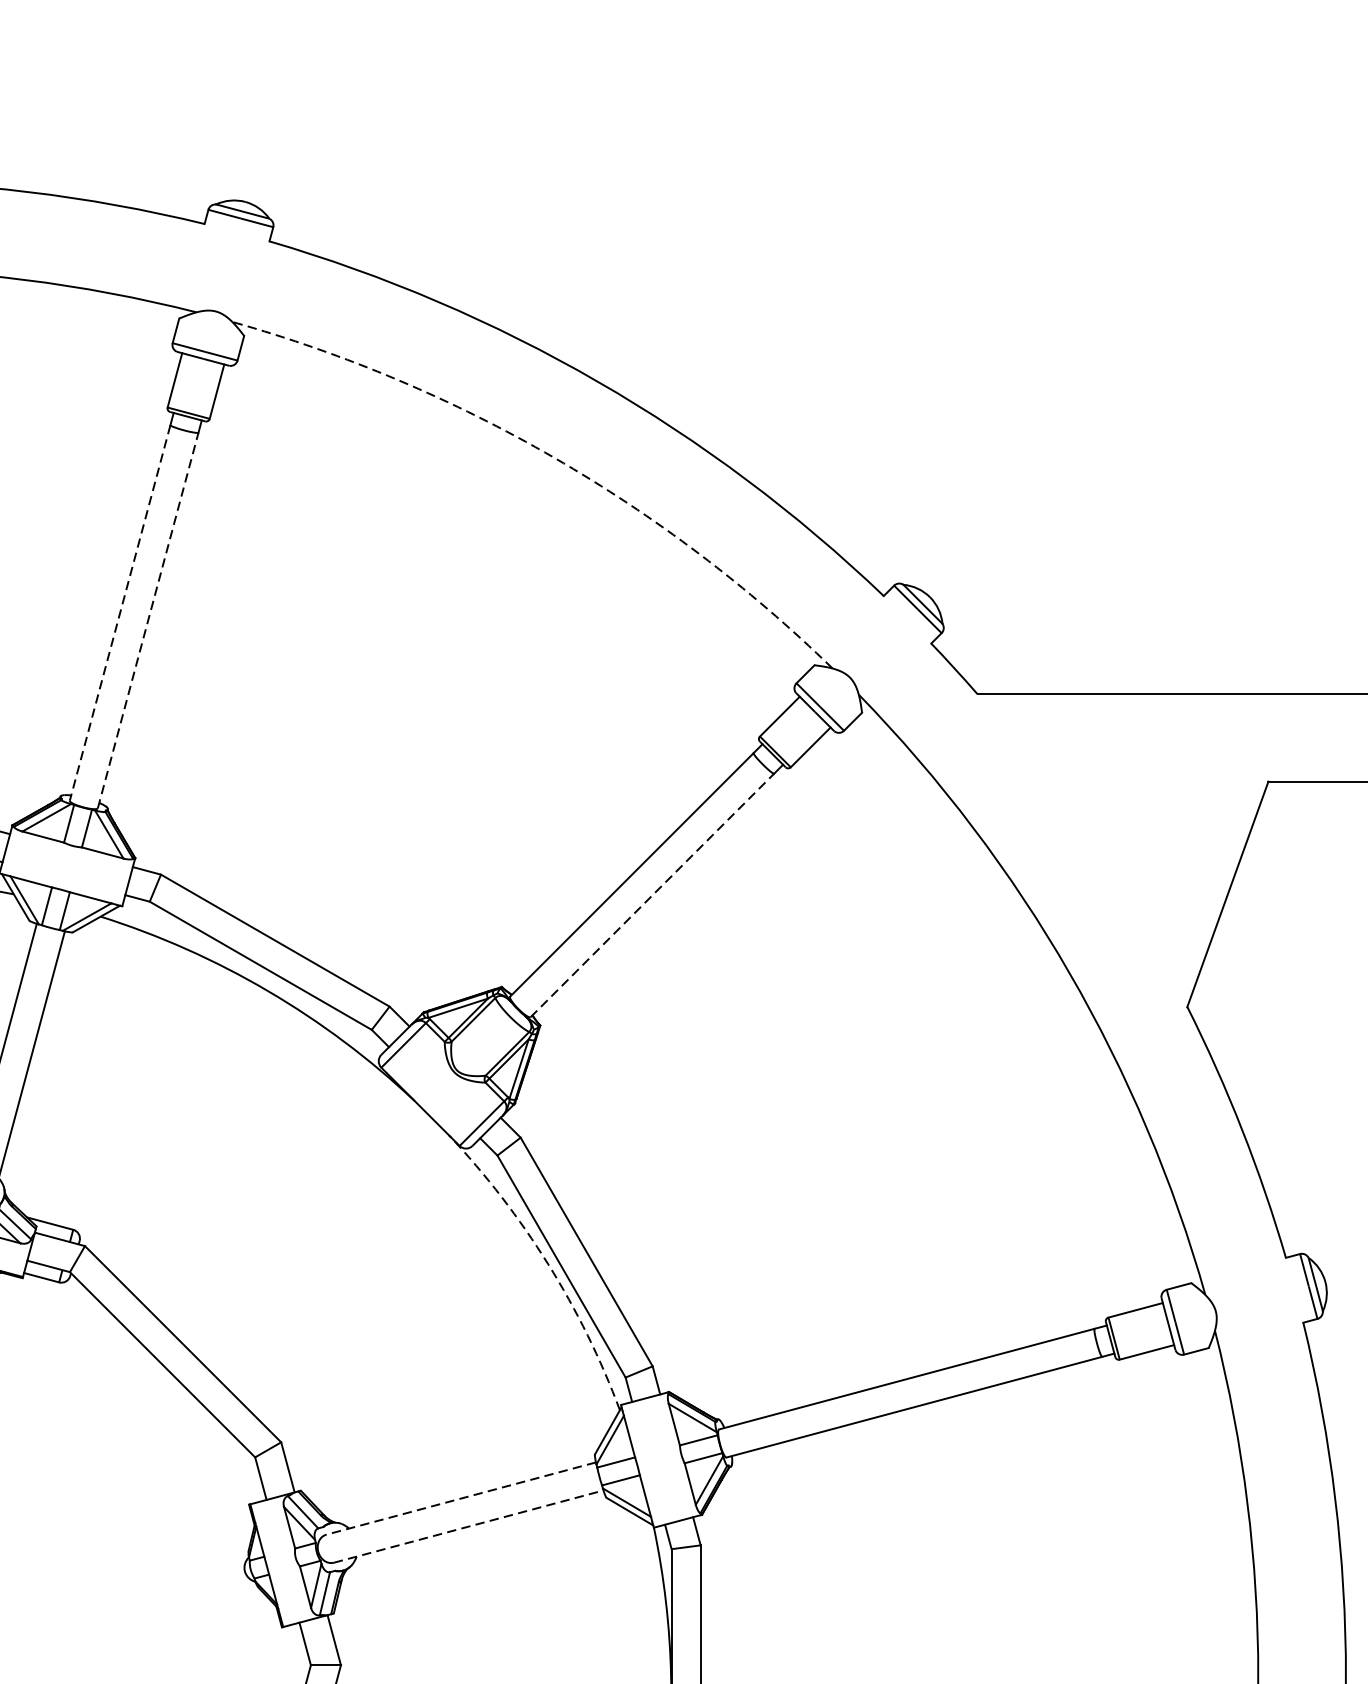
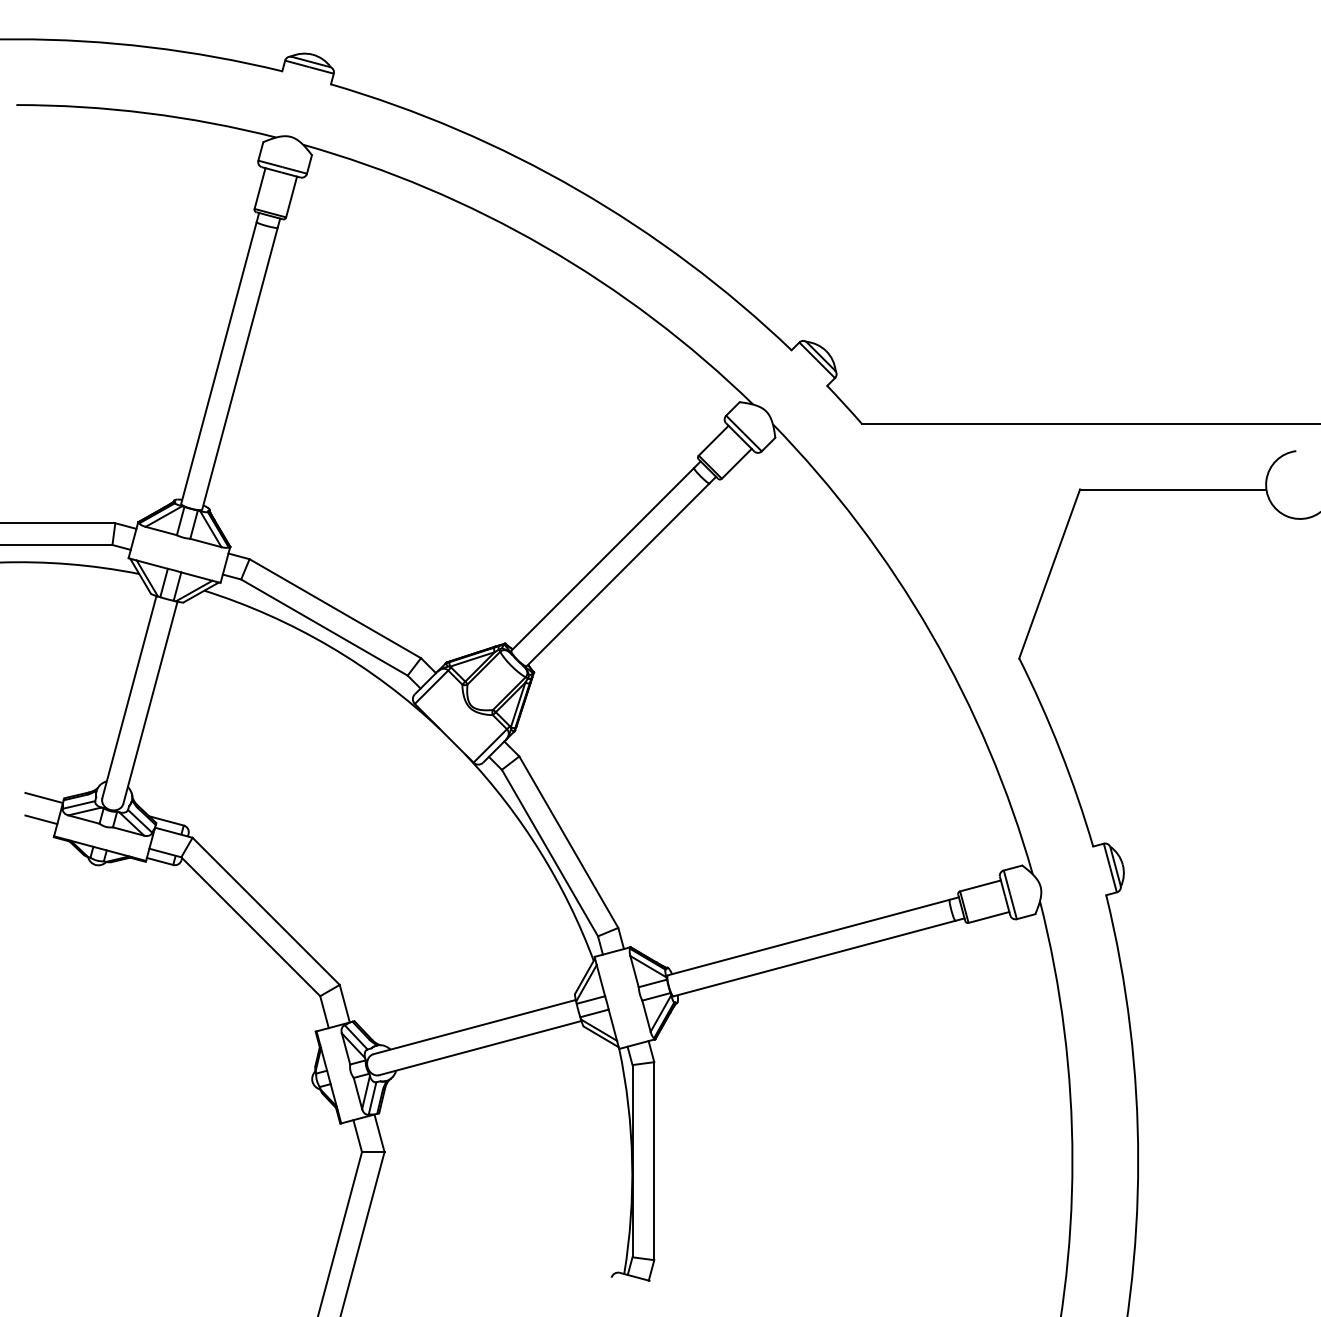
arc: (554, 457) -> (544, 246), dashed -> solid
line: (119, 613) -> (218, 363), dashed -> solid
line: (147, 620) -> (239, 368), dashed -> solid
line: (652, 895) -> (618, 574), dashed -> solid
arc: (547, 1264) -> (539, 851), dashed -> solid
line: (460, 1499) -> (474, 1027), dashed -> solid
line: (468, 1527) -> (480, 1048), dashed -> solid

